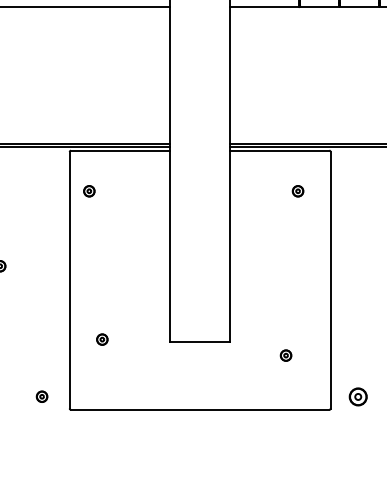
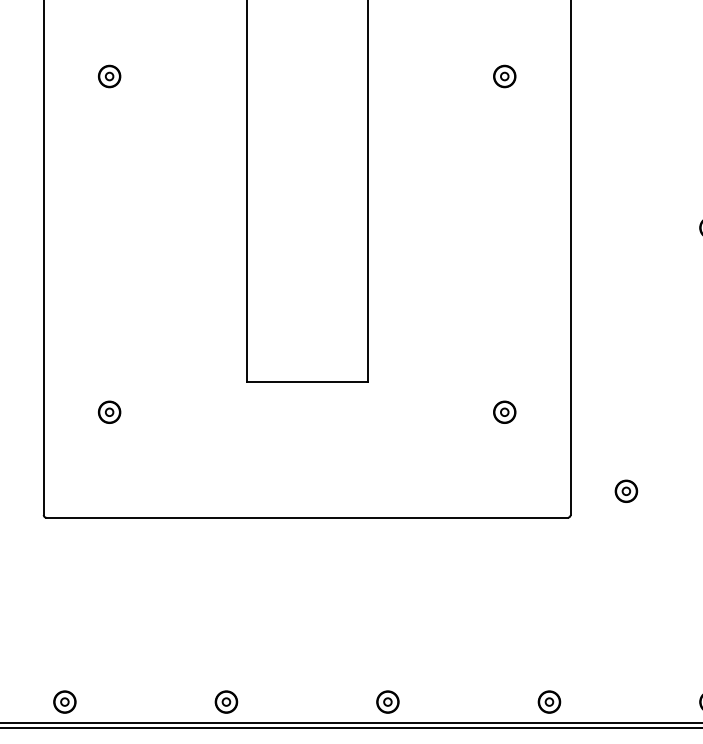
part: (89, 191) -> (109, 76), moved
part: (102, 339) -> (109, 412), moved
part: (285, 355) -> (503, 412), moved
part: (358, 396) -> (626, 490), size x0.62

